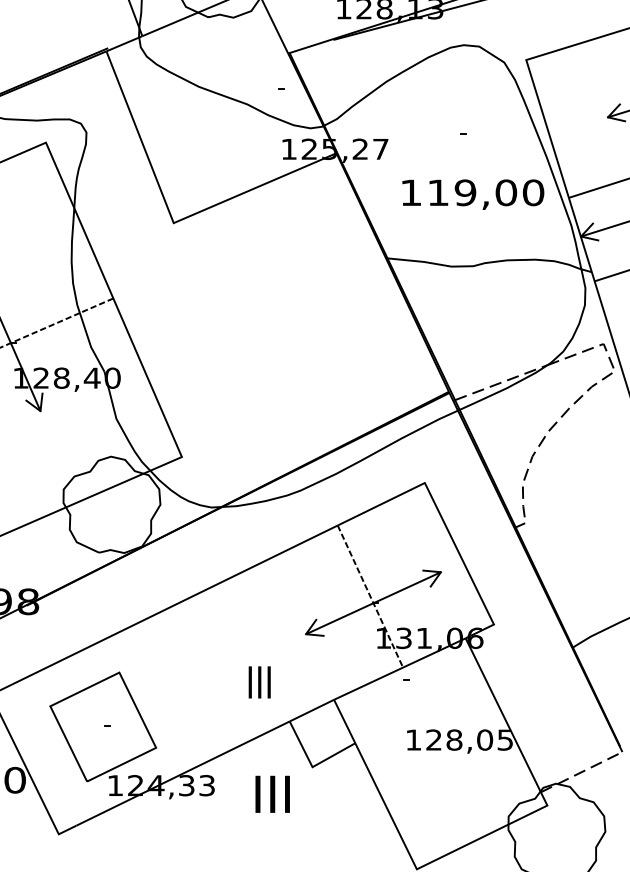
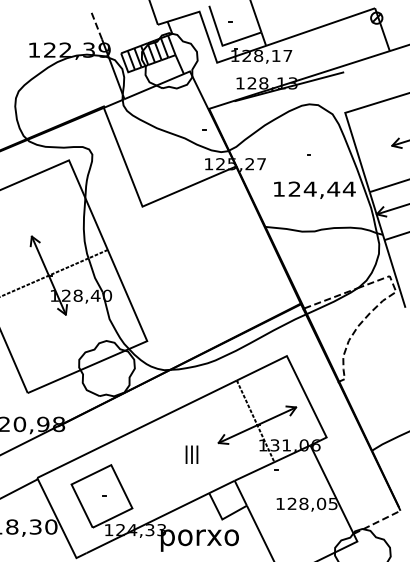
text: (484, 191) -> (321, 188), 119,00 -> 124,44
text: (258, 681) -> (191, 454), moved
text: (272, 798) -> (199, 537), III -> porxo

